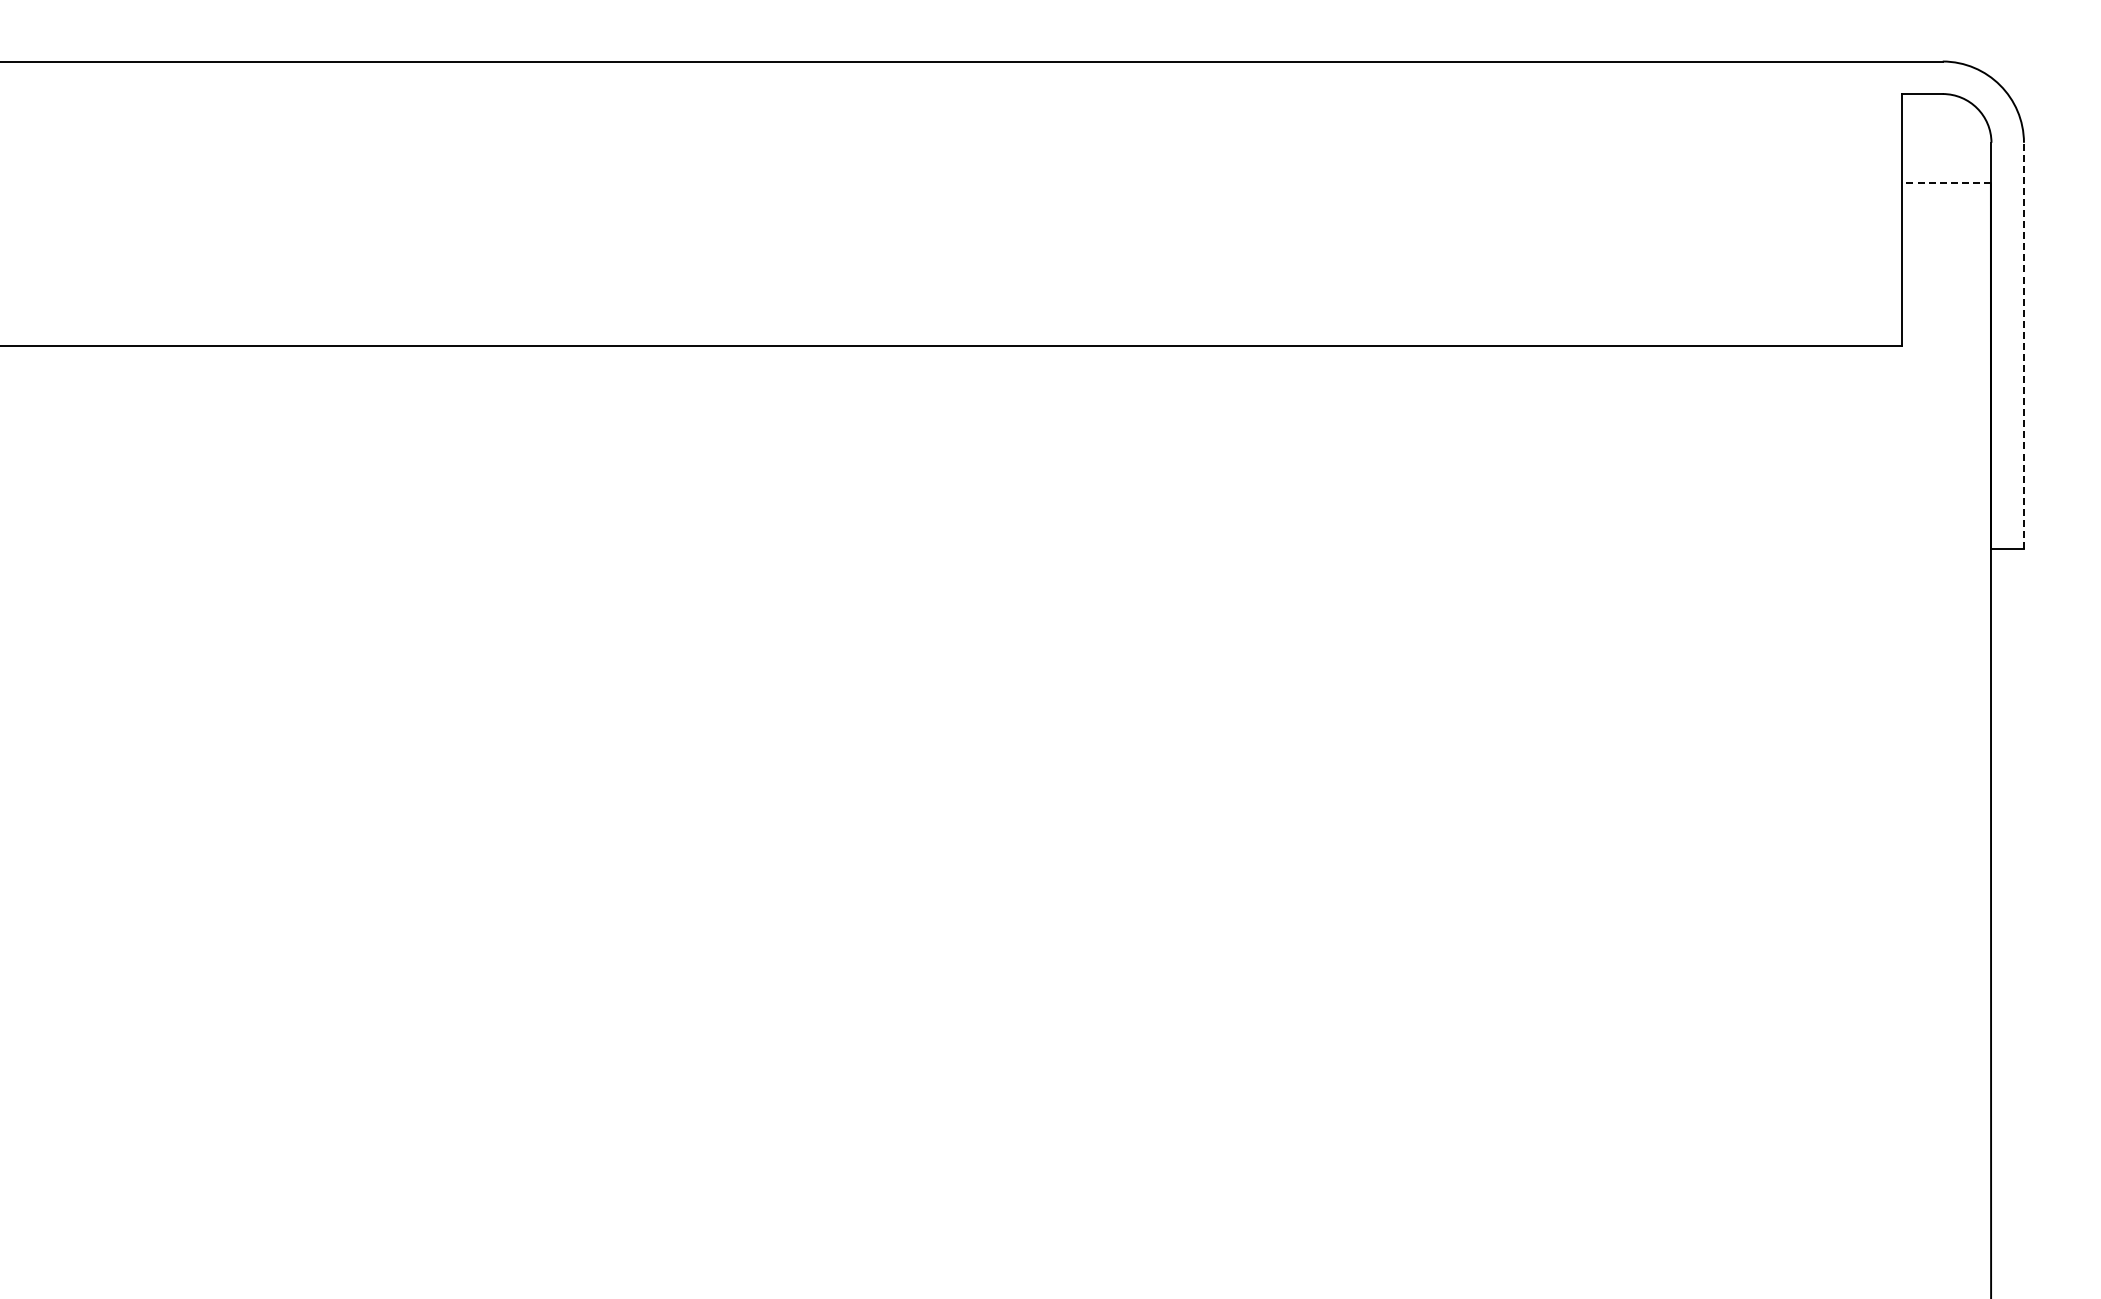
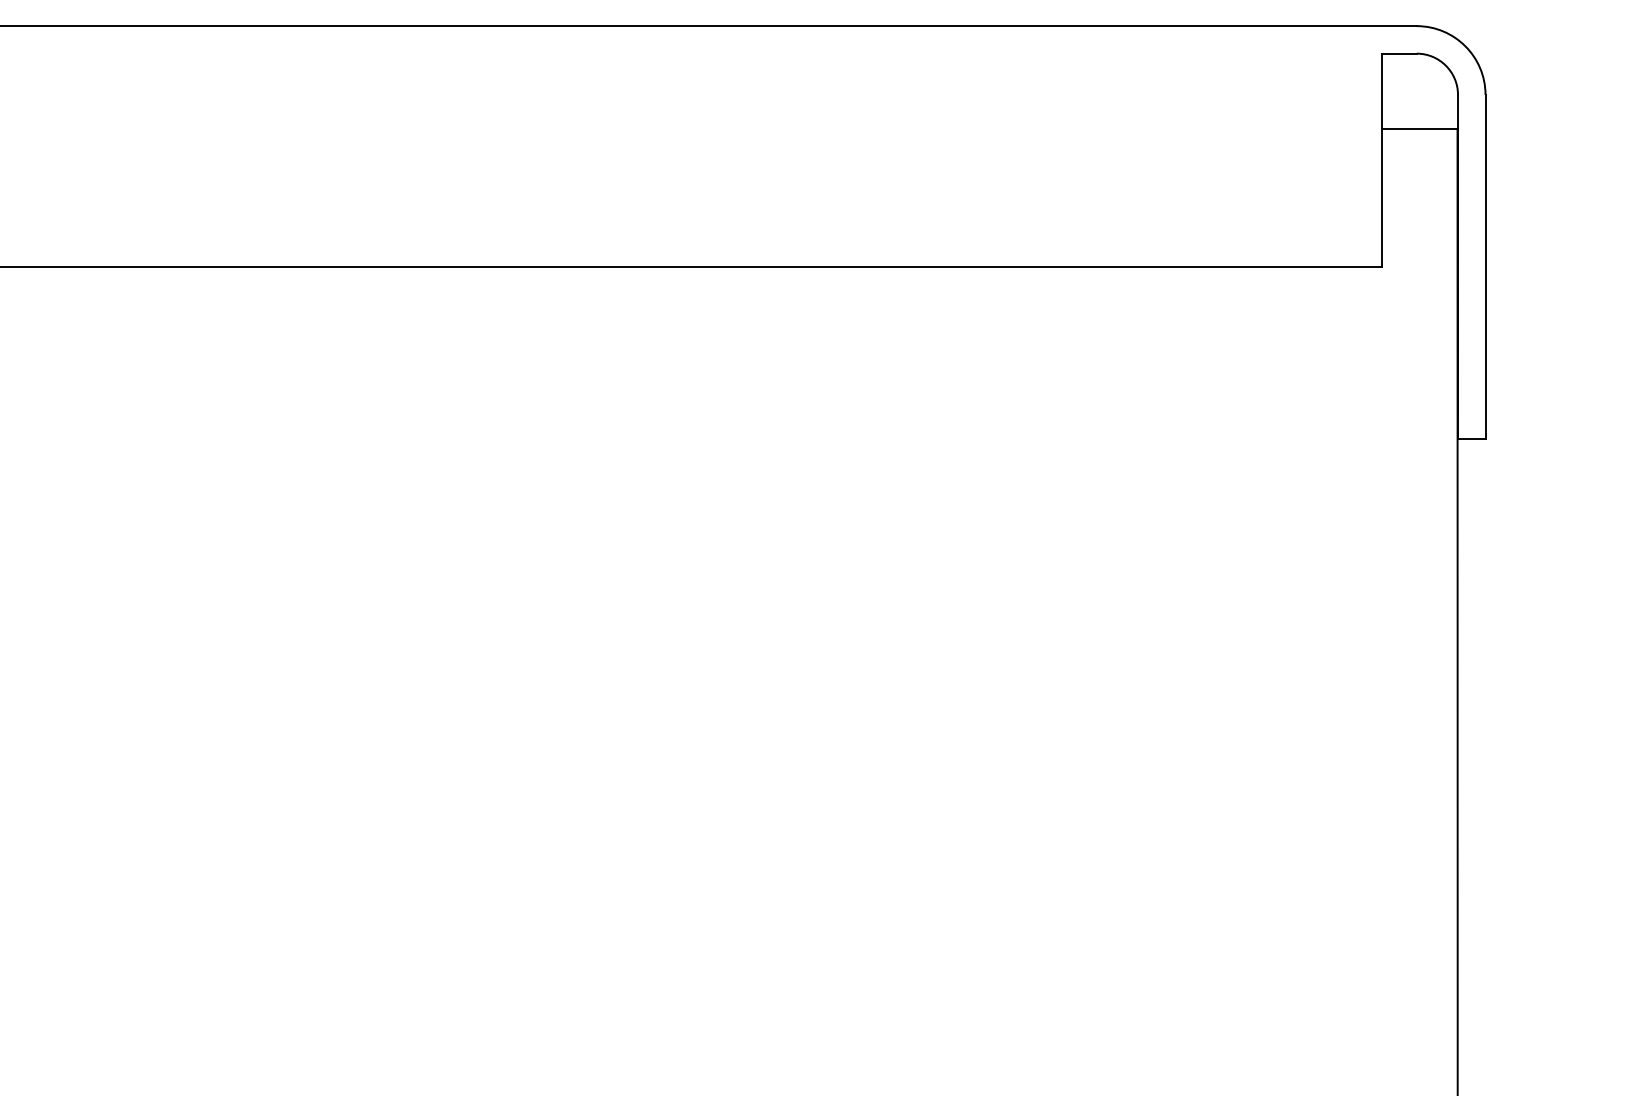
line: (1946, 183) -> (1419, 129), dashed -> solid
line: (2023, 345) -> (1485, 266), dashed -> solid

